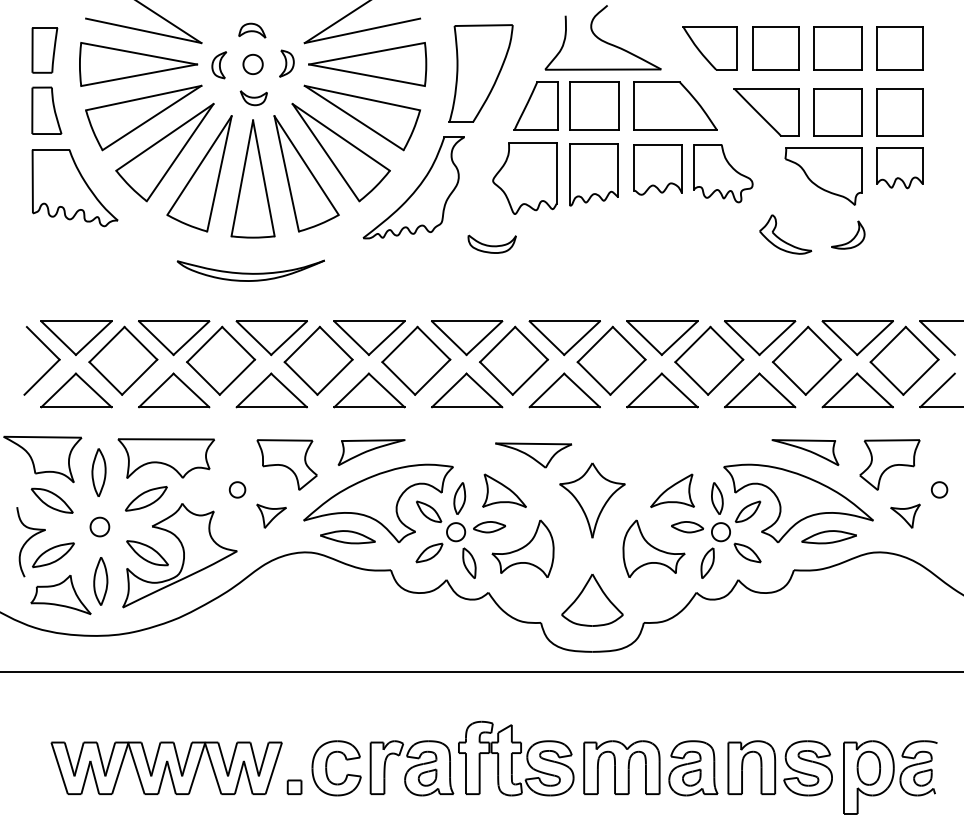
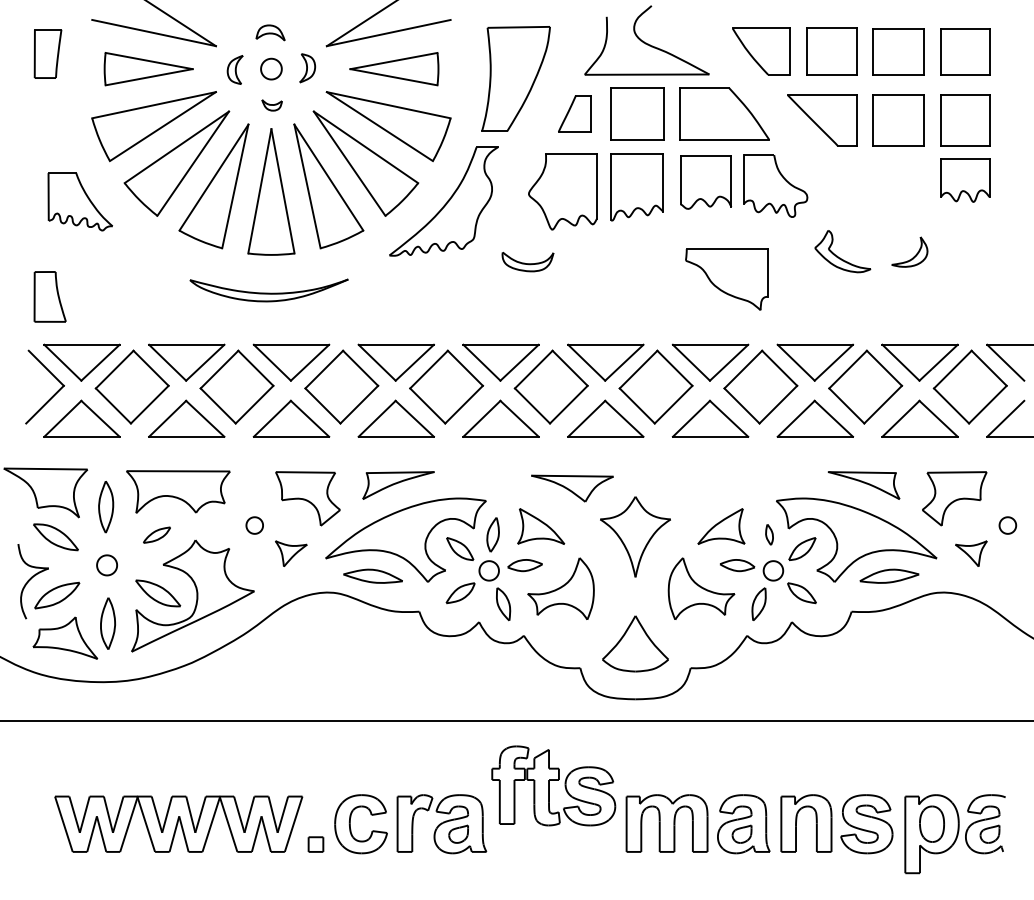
part: (138, 64) -> (148, 69), size x0.7
part: (367, 64) -> (394, 69), size x0.7
part: (253, 98) -> (271, 105), size x0.7
part: (535, 105) -> (574, 113), size x0.7
part: (46, 110) -> (49, 296), moved
part: (823, 176) -> (726, 279), moved
part: (74, 188) -> (79, 202), size x0.7
part: (146, 498) -> (157, 534), size x0.6
part: (717, 498) -> (769, 534), size x0.6
part: (516, 758) -> (554, 785), moved

